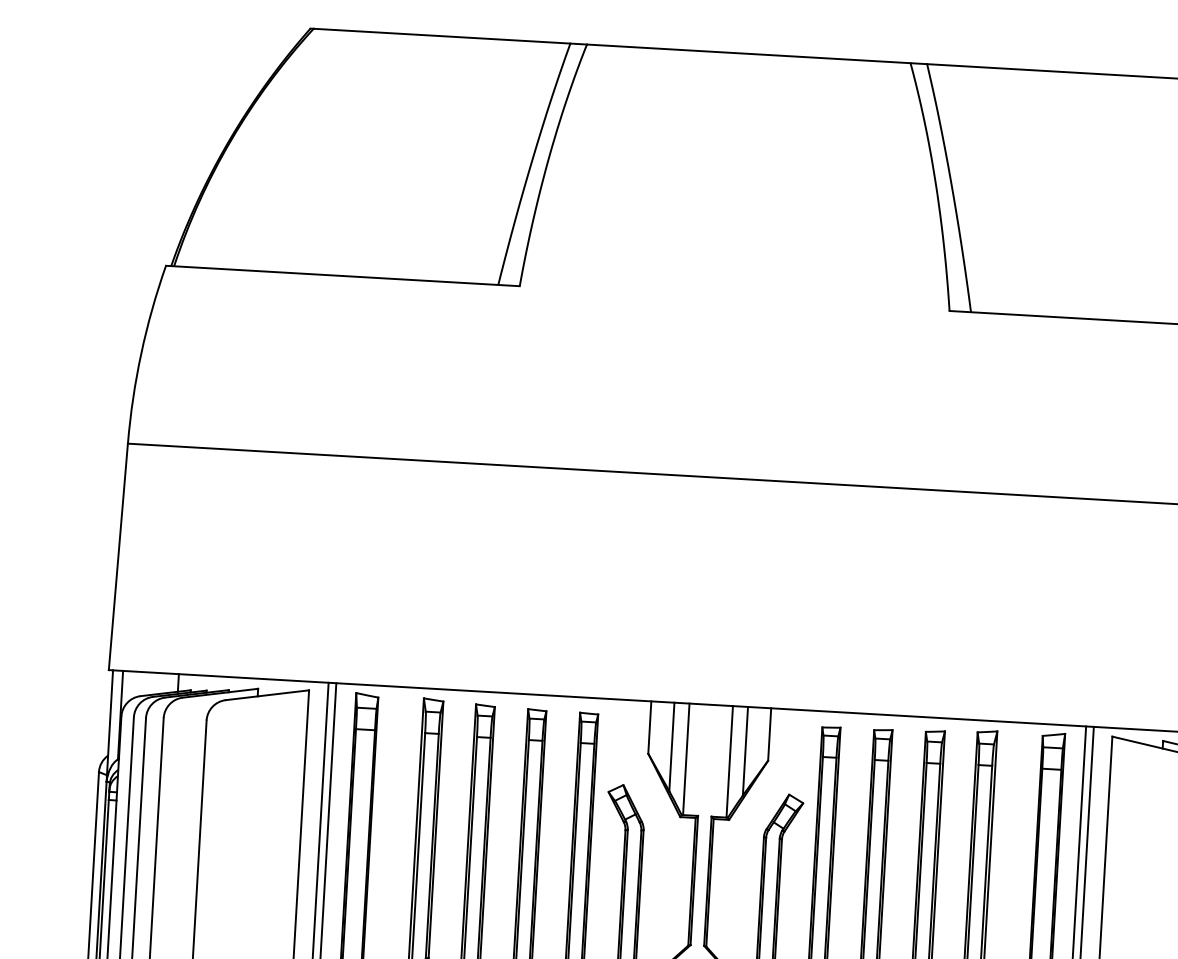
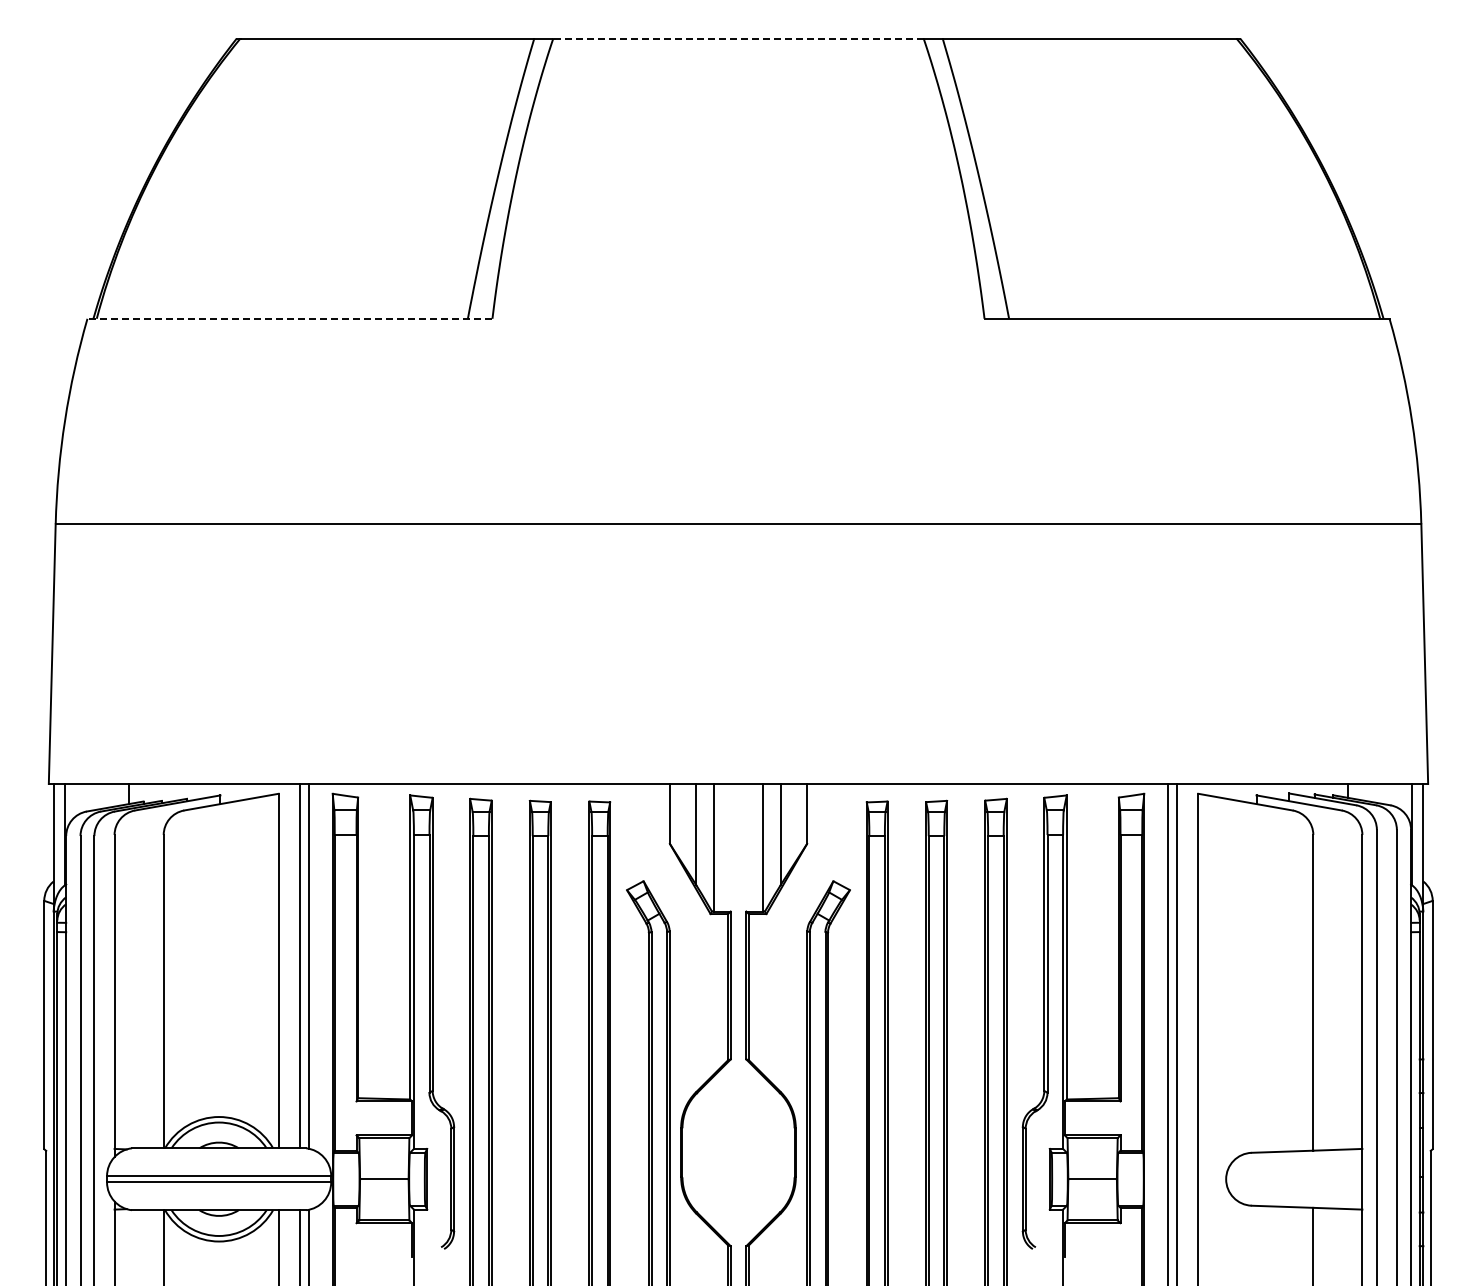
line: (748, 53) -> (738, 38), solid -> dashed
line: (342, 275) -> (289, 318), solid -> dashed

